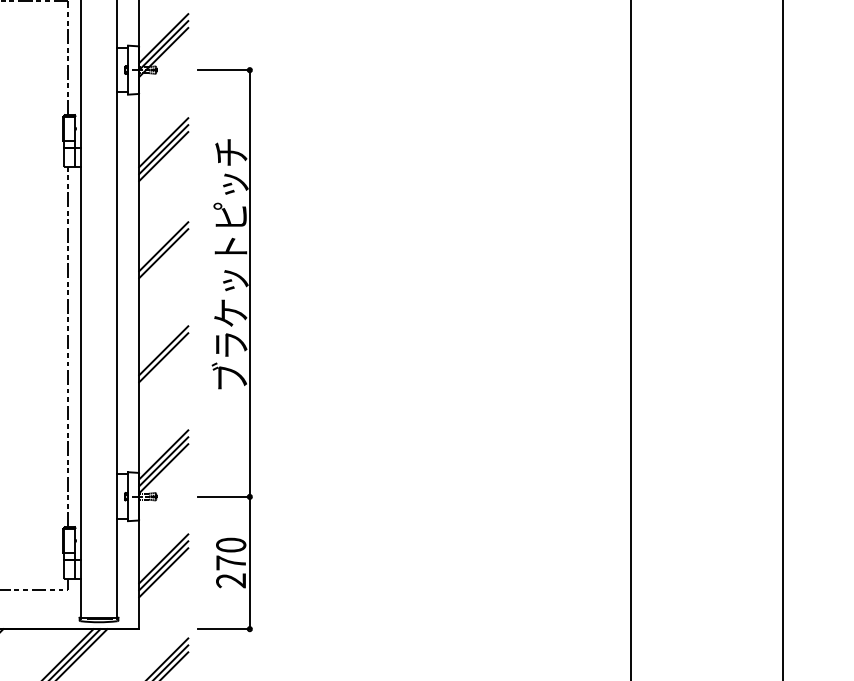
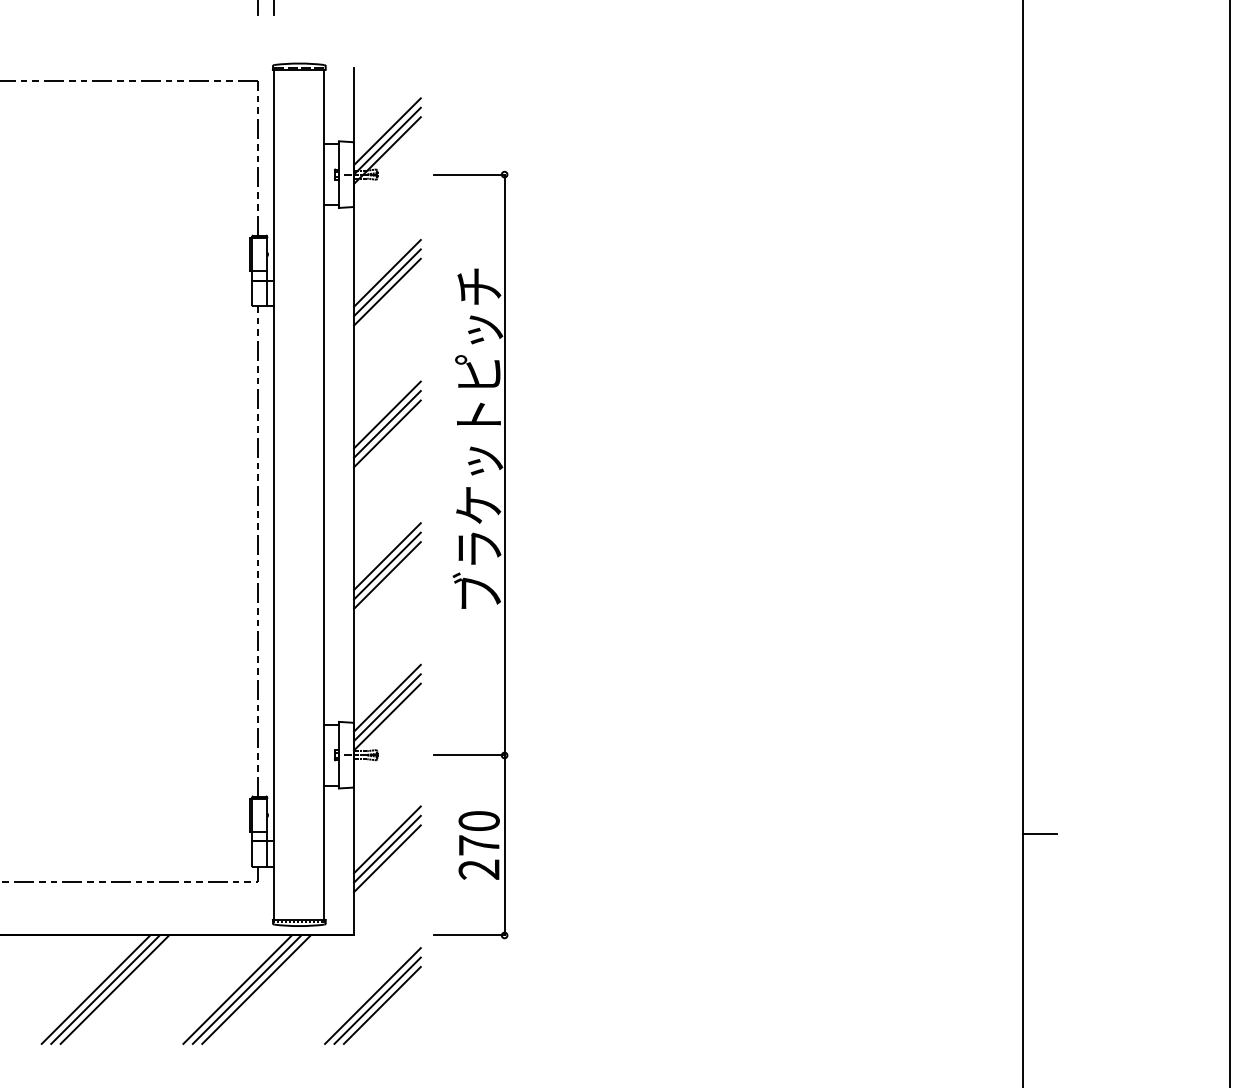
line: (163, 260) -> (387, 433), added
line: (163, 364) -> (387, 575), added
line: (642, 554) -> (1039, 833), added

